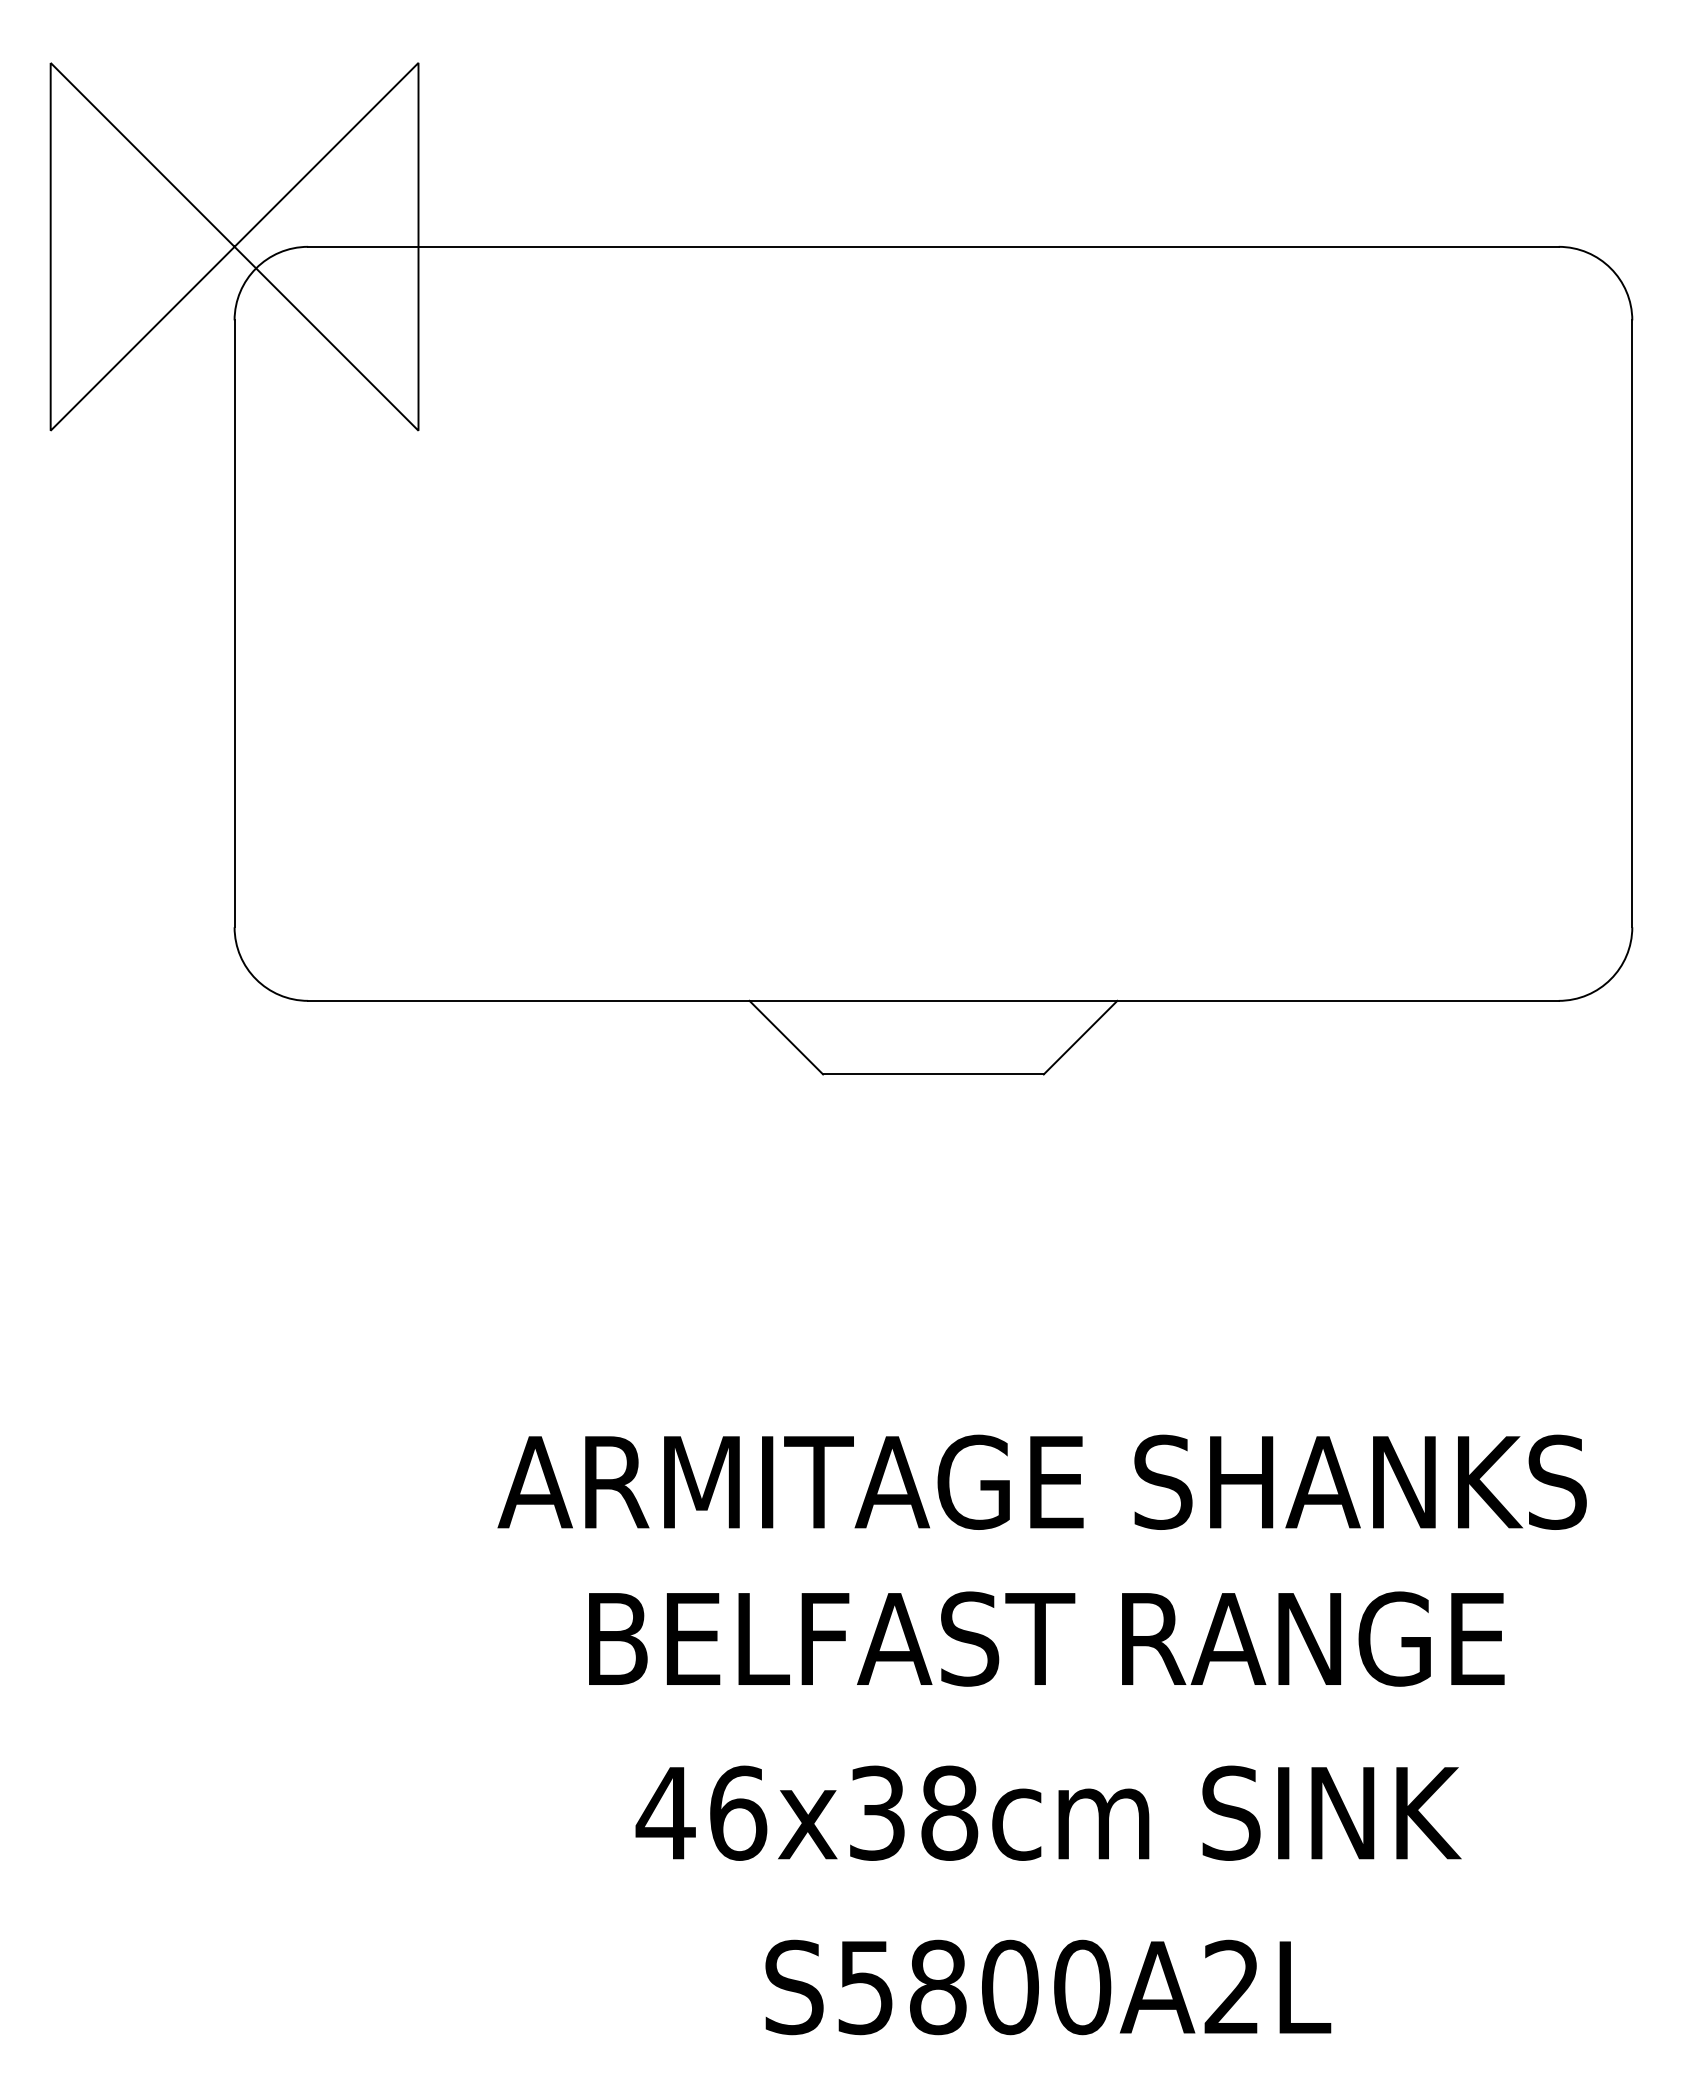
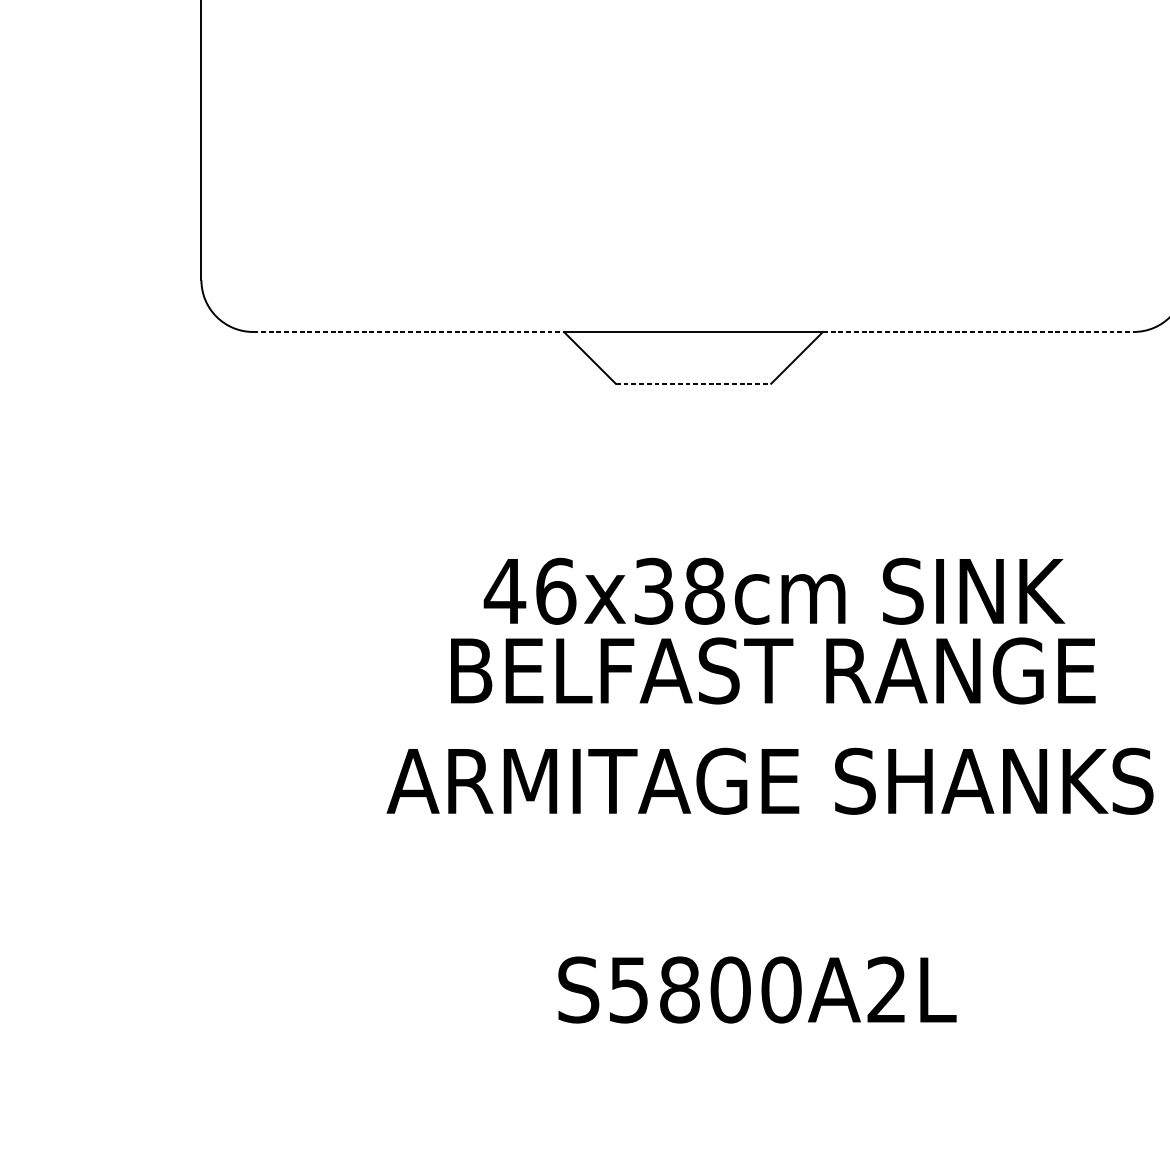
line: (528, 1000) -> (408, 331), solid -> dashed
line: (1338, 1000) -> (978, 331), solid -> dashed
line: (933, 1074) -> (693, 383), solid -> dashed
text: (1041, 1481) -> (769, 670), ARMITAGE SHANKS -> BELFAST RANGE
text: (1041, 1638) -> (769, 780), BELFAST RANGE -> ARMITAGE SHANKS
text: (1048, 1812) -> (774, 590), moved
text: (1048, 1987) -> (757, 990), moved

